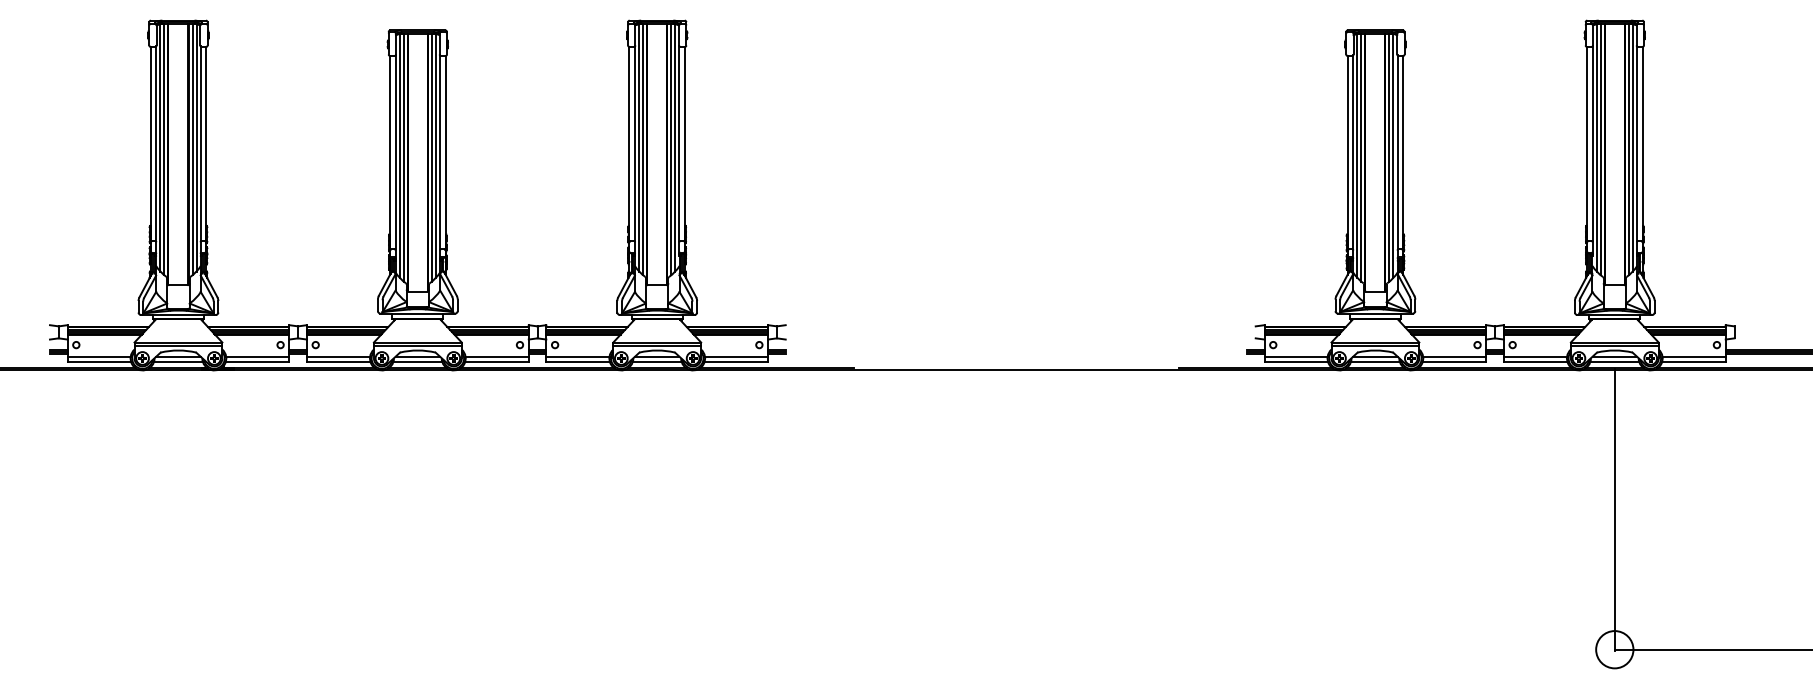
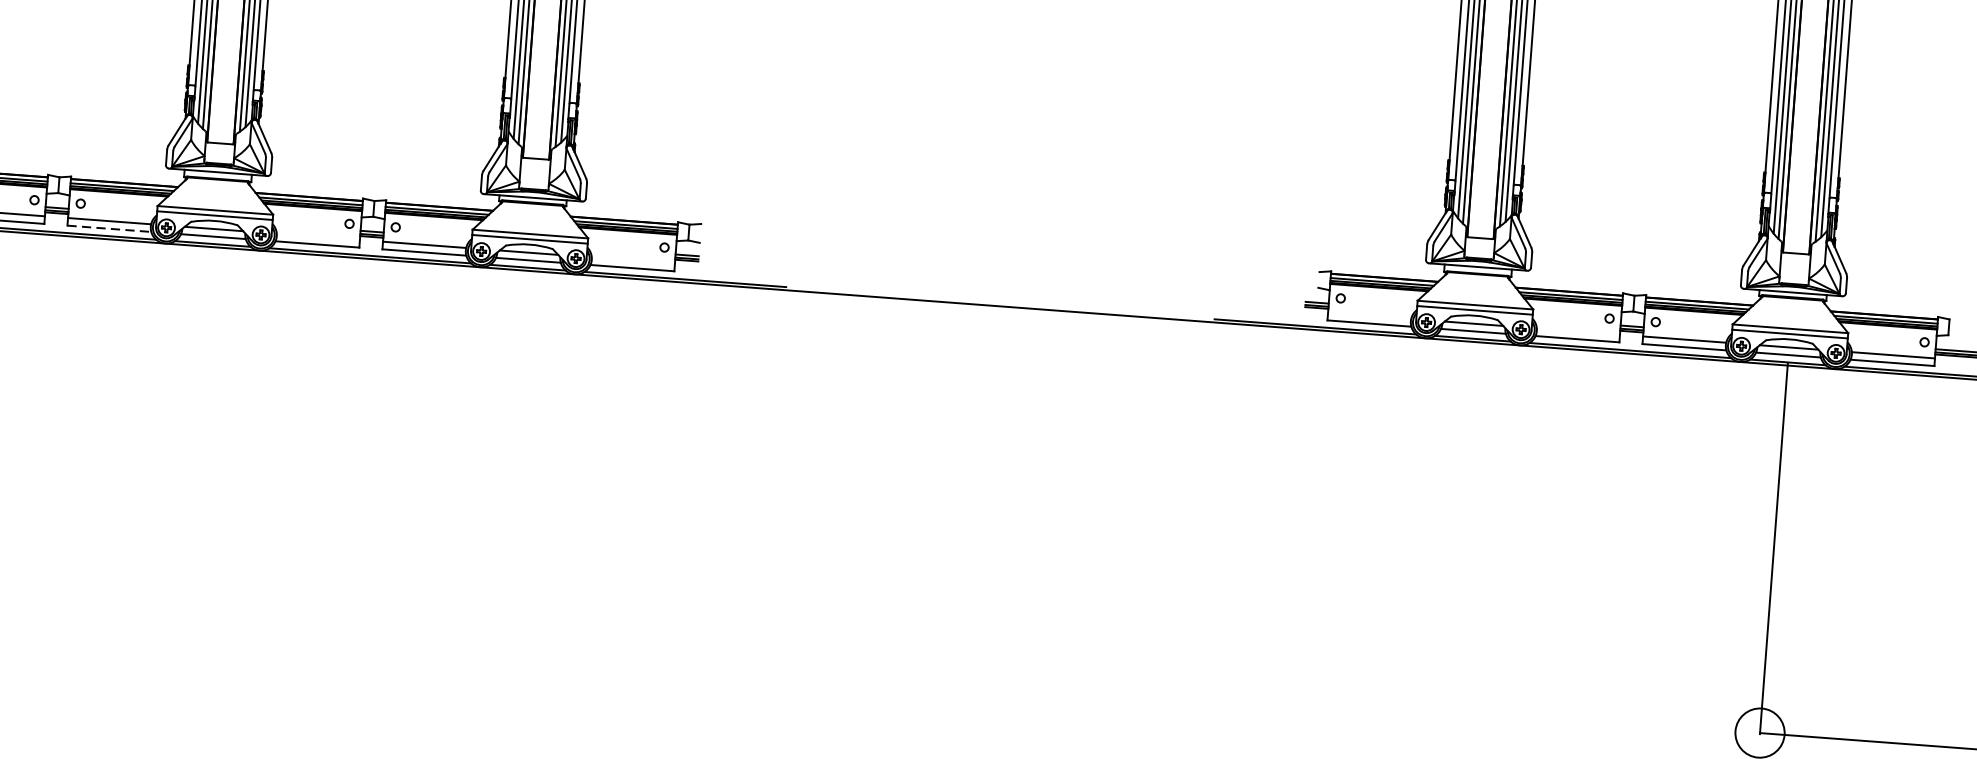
line: (496, 356) -> (317, 236), removed
line: (736, 356) -> (633, 260), removed
line: (1295, 356) -> (1368, 315), removed
line: (1454, 356) -> (1578, 331), removed
line: (338, 362) -> (108, 228), solid -> dashed

